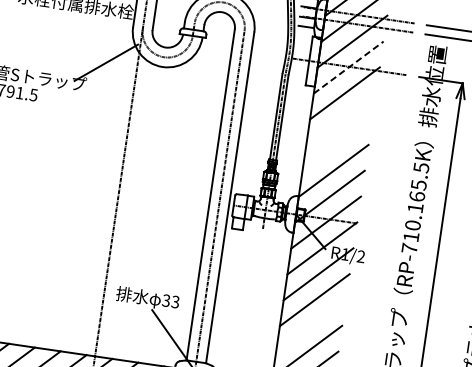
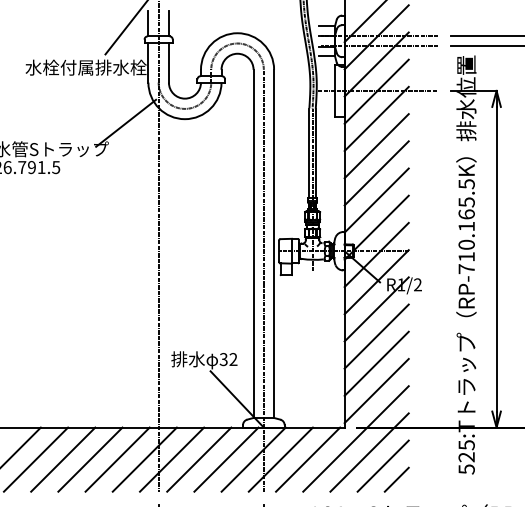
line: (349, 67) -> (377, 91), dashed -> solid
line: (340, 119) -> (376, 146), added
line: (337, 145) -> (376, 173), added
text: (175, 302) -> (233, 359), 33 -> 32
line: (310, 325) -> (376, 363), added

